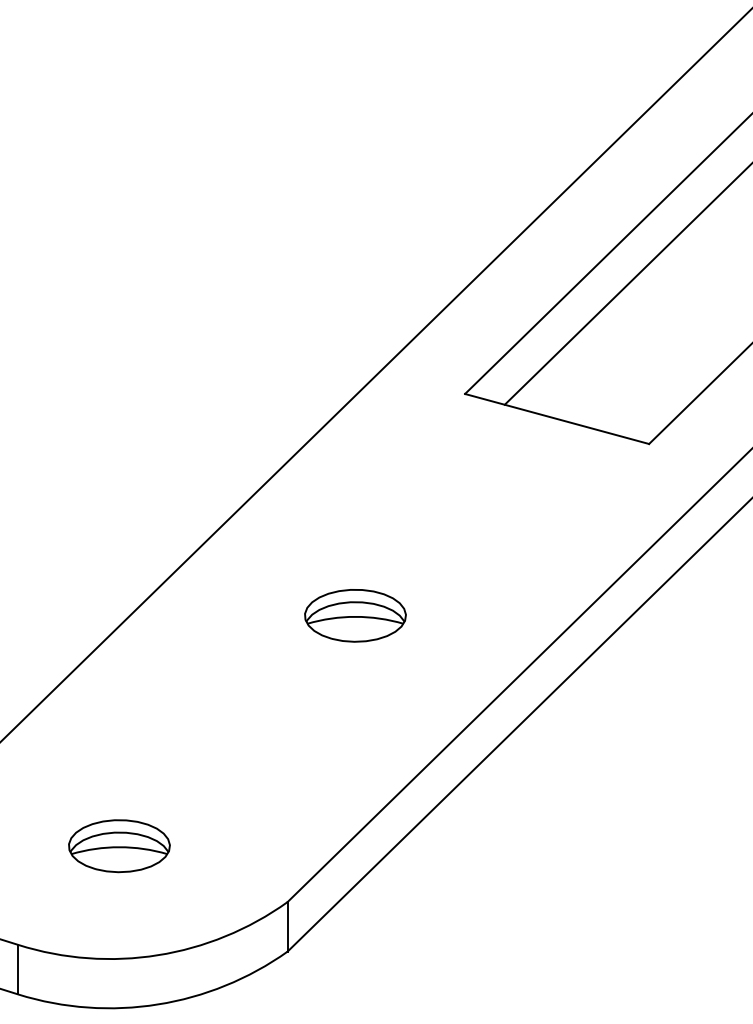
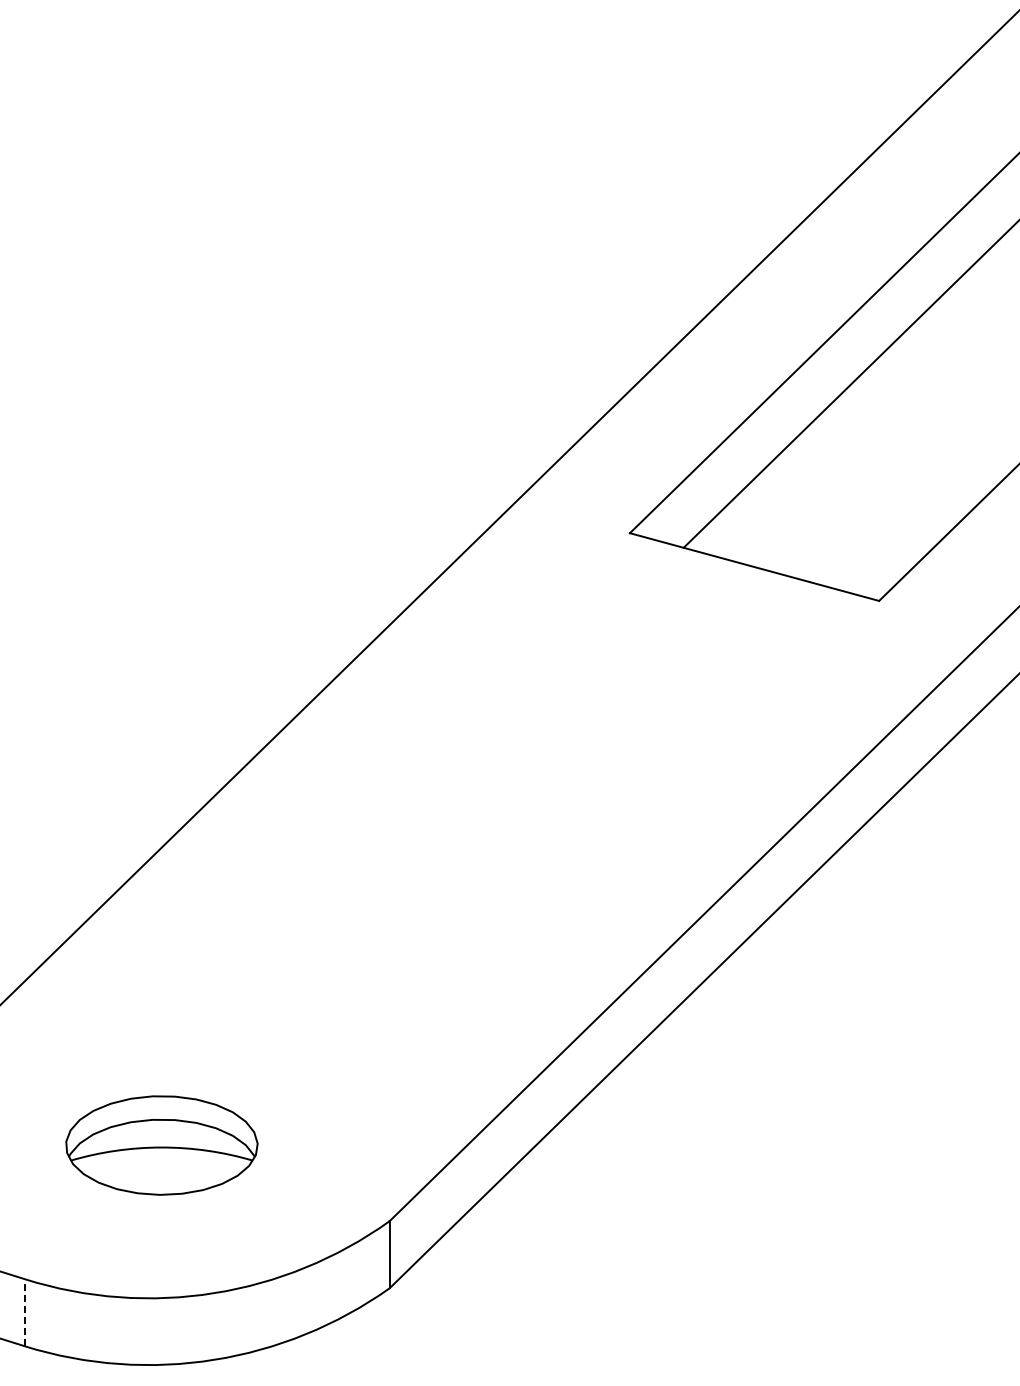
part: (355, 615) -> (481, 833), removed
part: (119, 846) -> (161, 1145), size x1.4
line: (17, 969) -> (24, 1312), solid -> dashed

